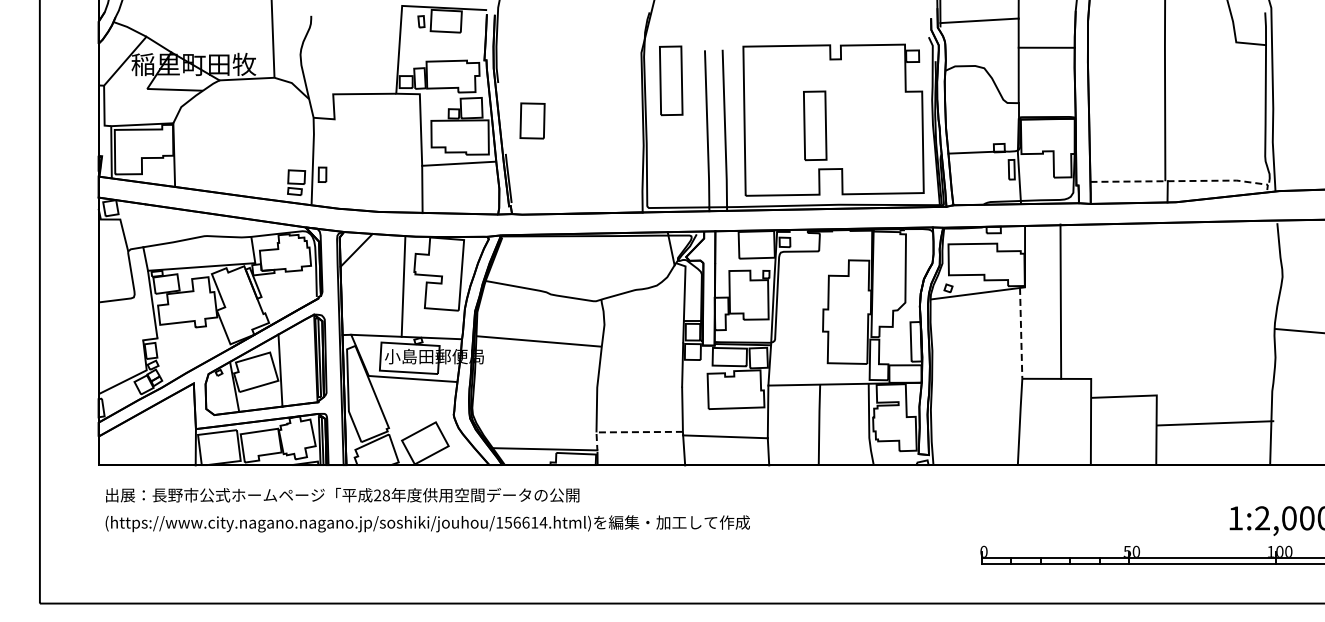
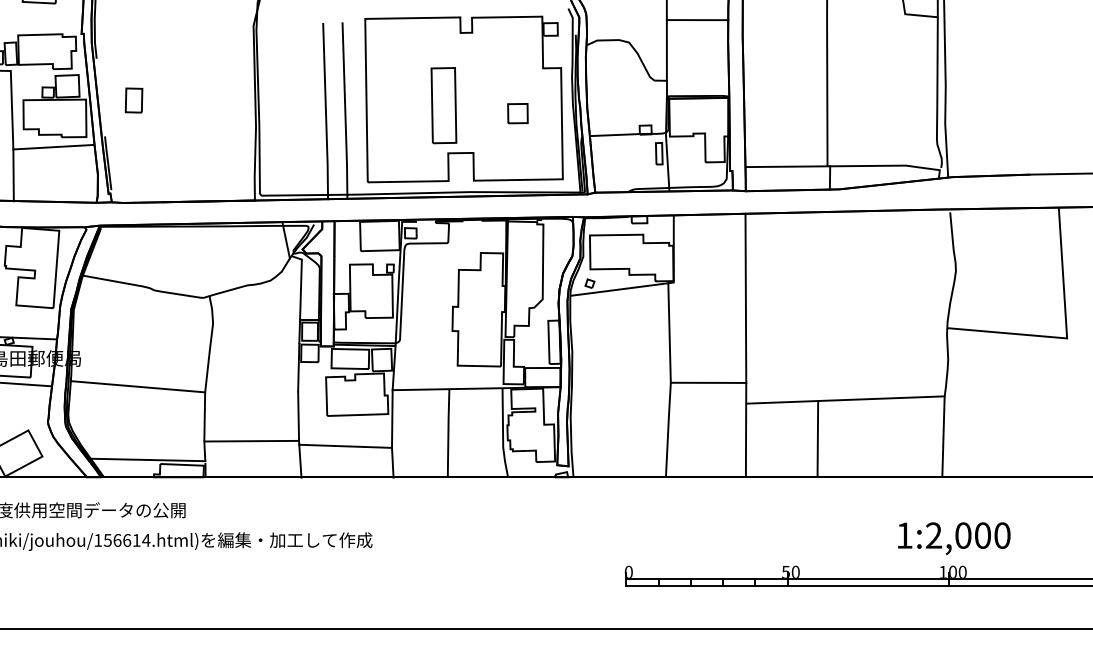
part: (671, 80) -> (286, 55), removed
part: (531, 121) -> (133, 100), size x0.62
part: (882, 132) -> (517, 112), added
line: (1185, 181) -> (849, 166), dashed -> solid
line: (1060, 301) -> (745, 298), moved
line: (1021, 333) -> (669, 333), dashed -> solid
line: (538, 341) -> (137, 386), moved
line: (1215, 423) -> (881, 398), moved
line: (629, 432) -> (240, 441), dashed -> solid

